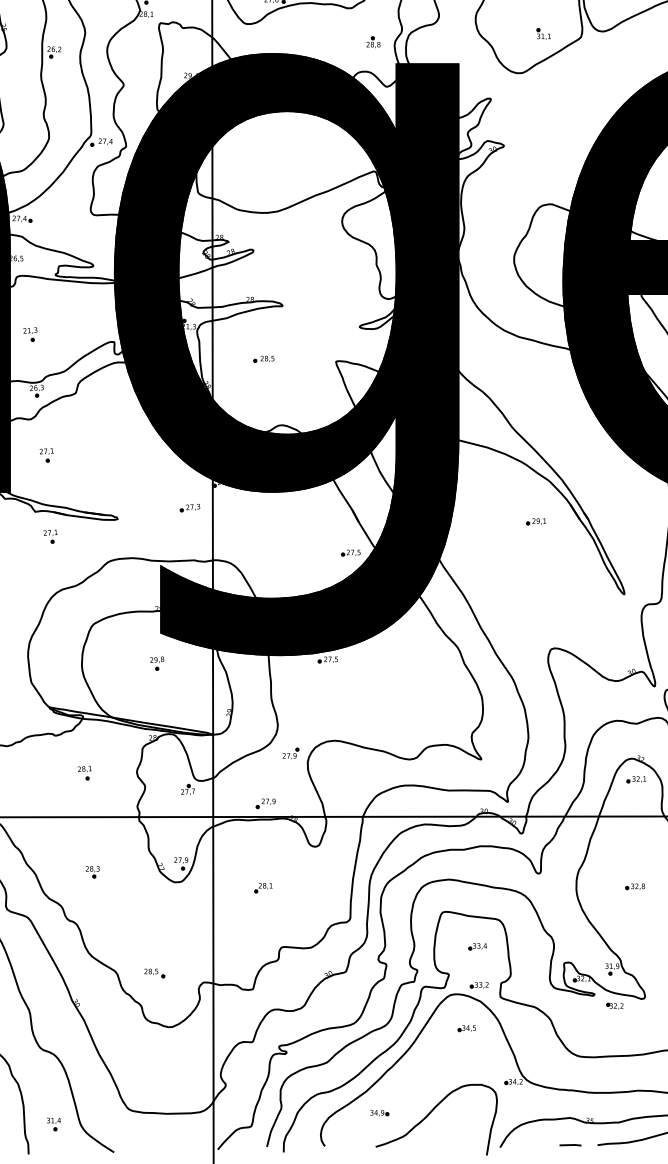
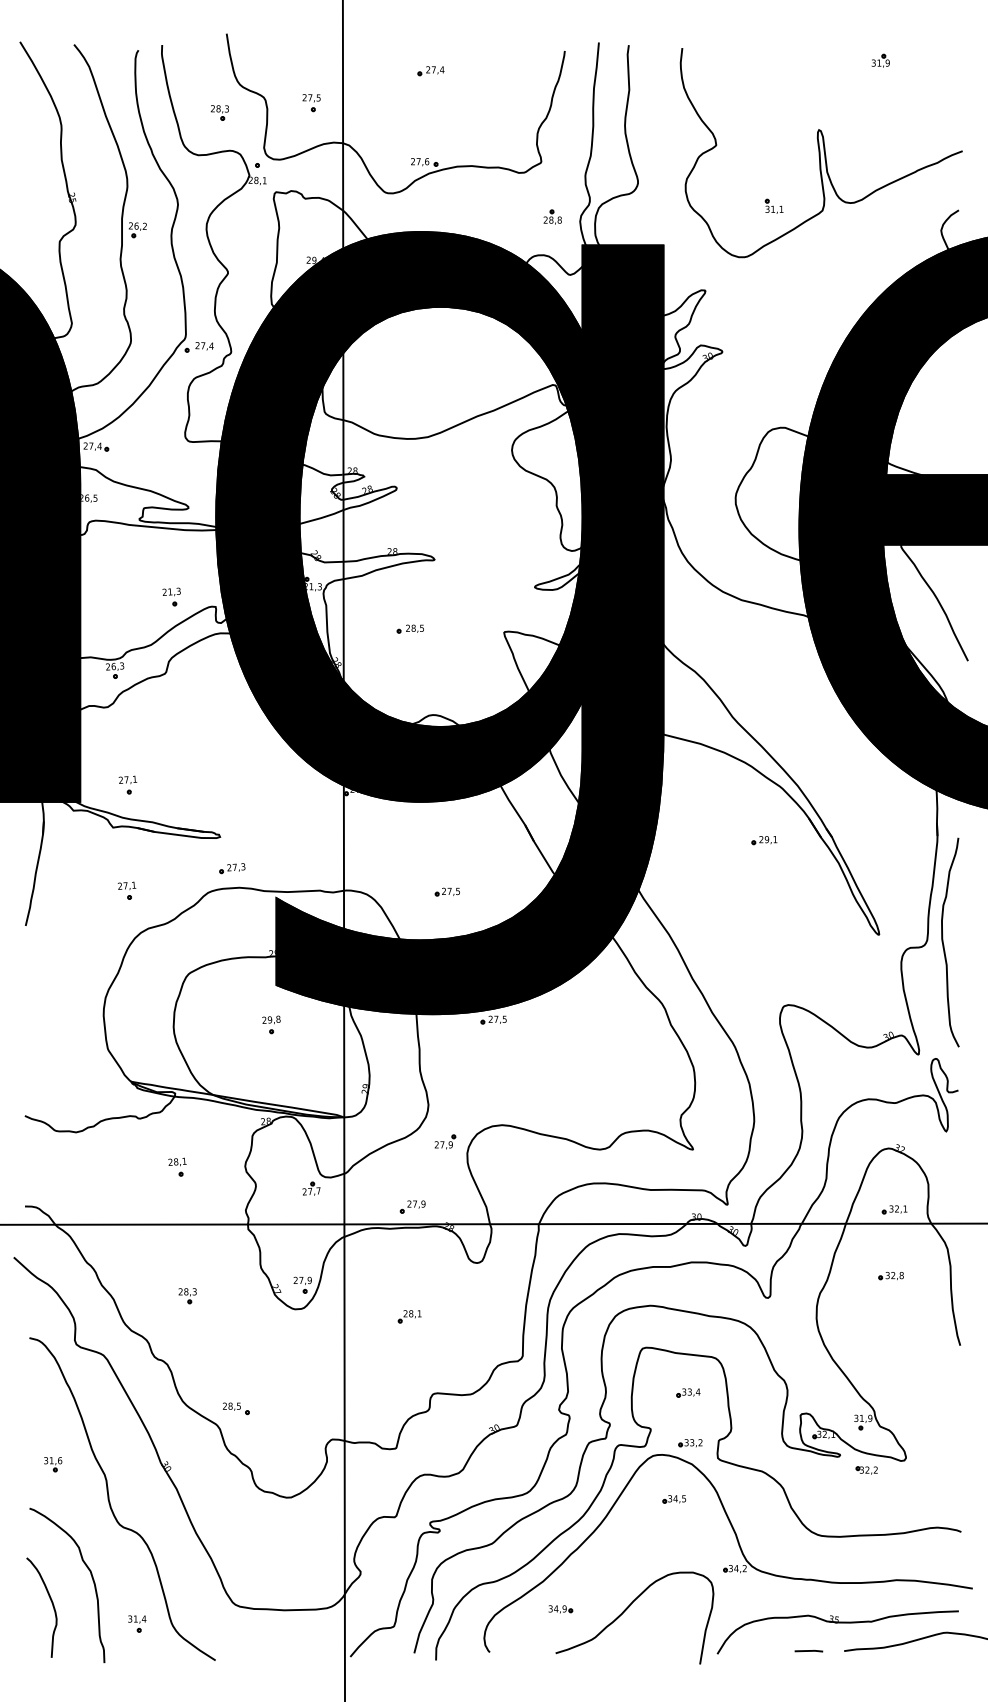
part: (30, 334) -> (171, 596), moved
part: (46, 454) -> (127, 784), moved
part: (190, 507) -> (232, 868), moved
part: (50, 536) -> (126, 890), moved
part: (350, 552) -> (446, 891), moved
part: (636, 779) -> (894, 1209), moved
part: (634, 887) -> (890, 1276), moved
part: (154, 973) -> (236, 1408), moved

